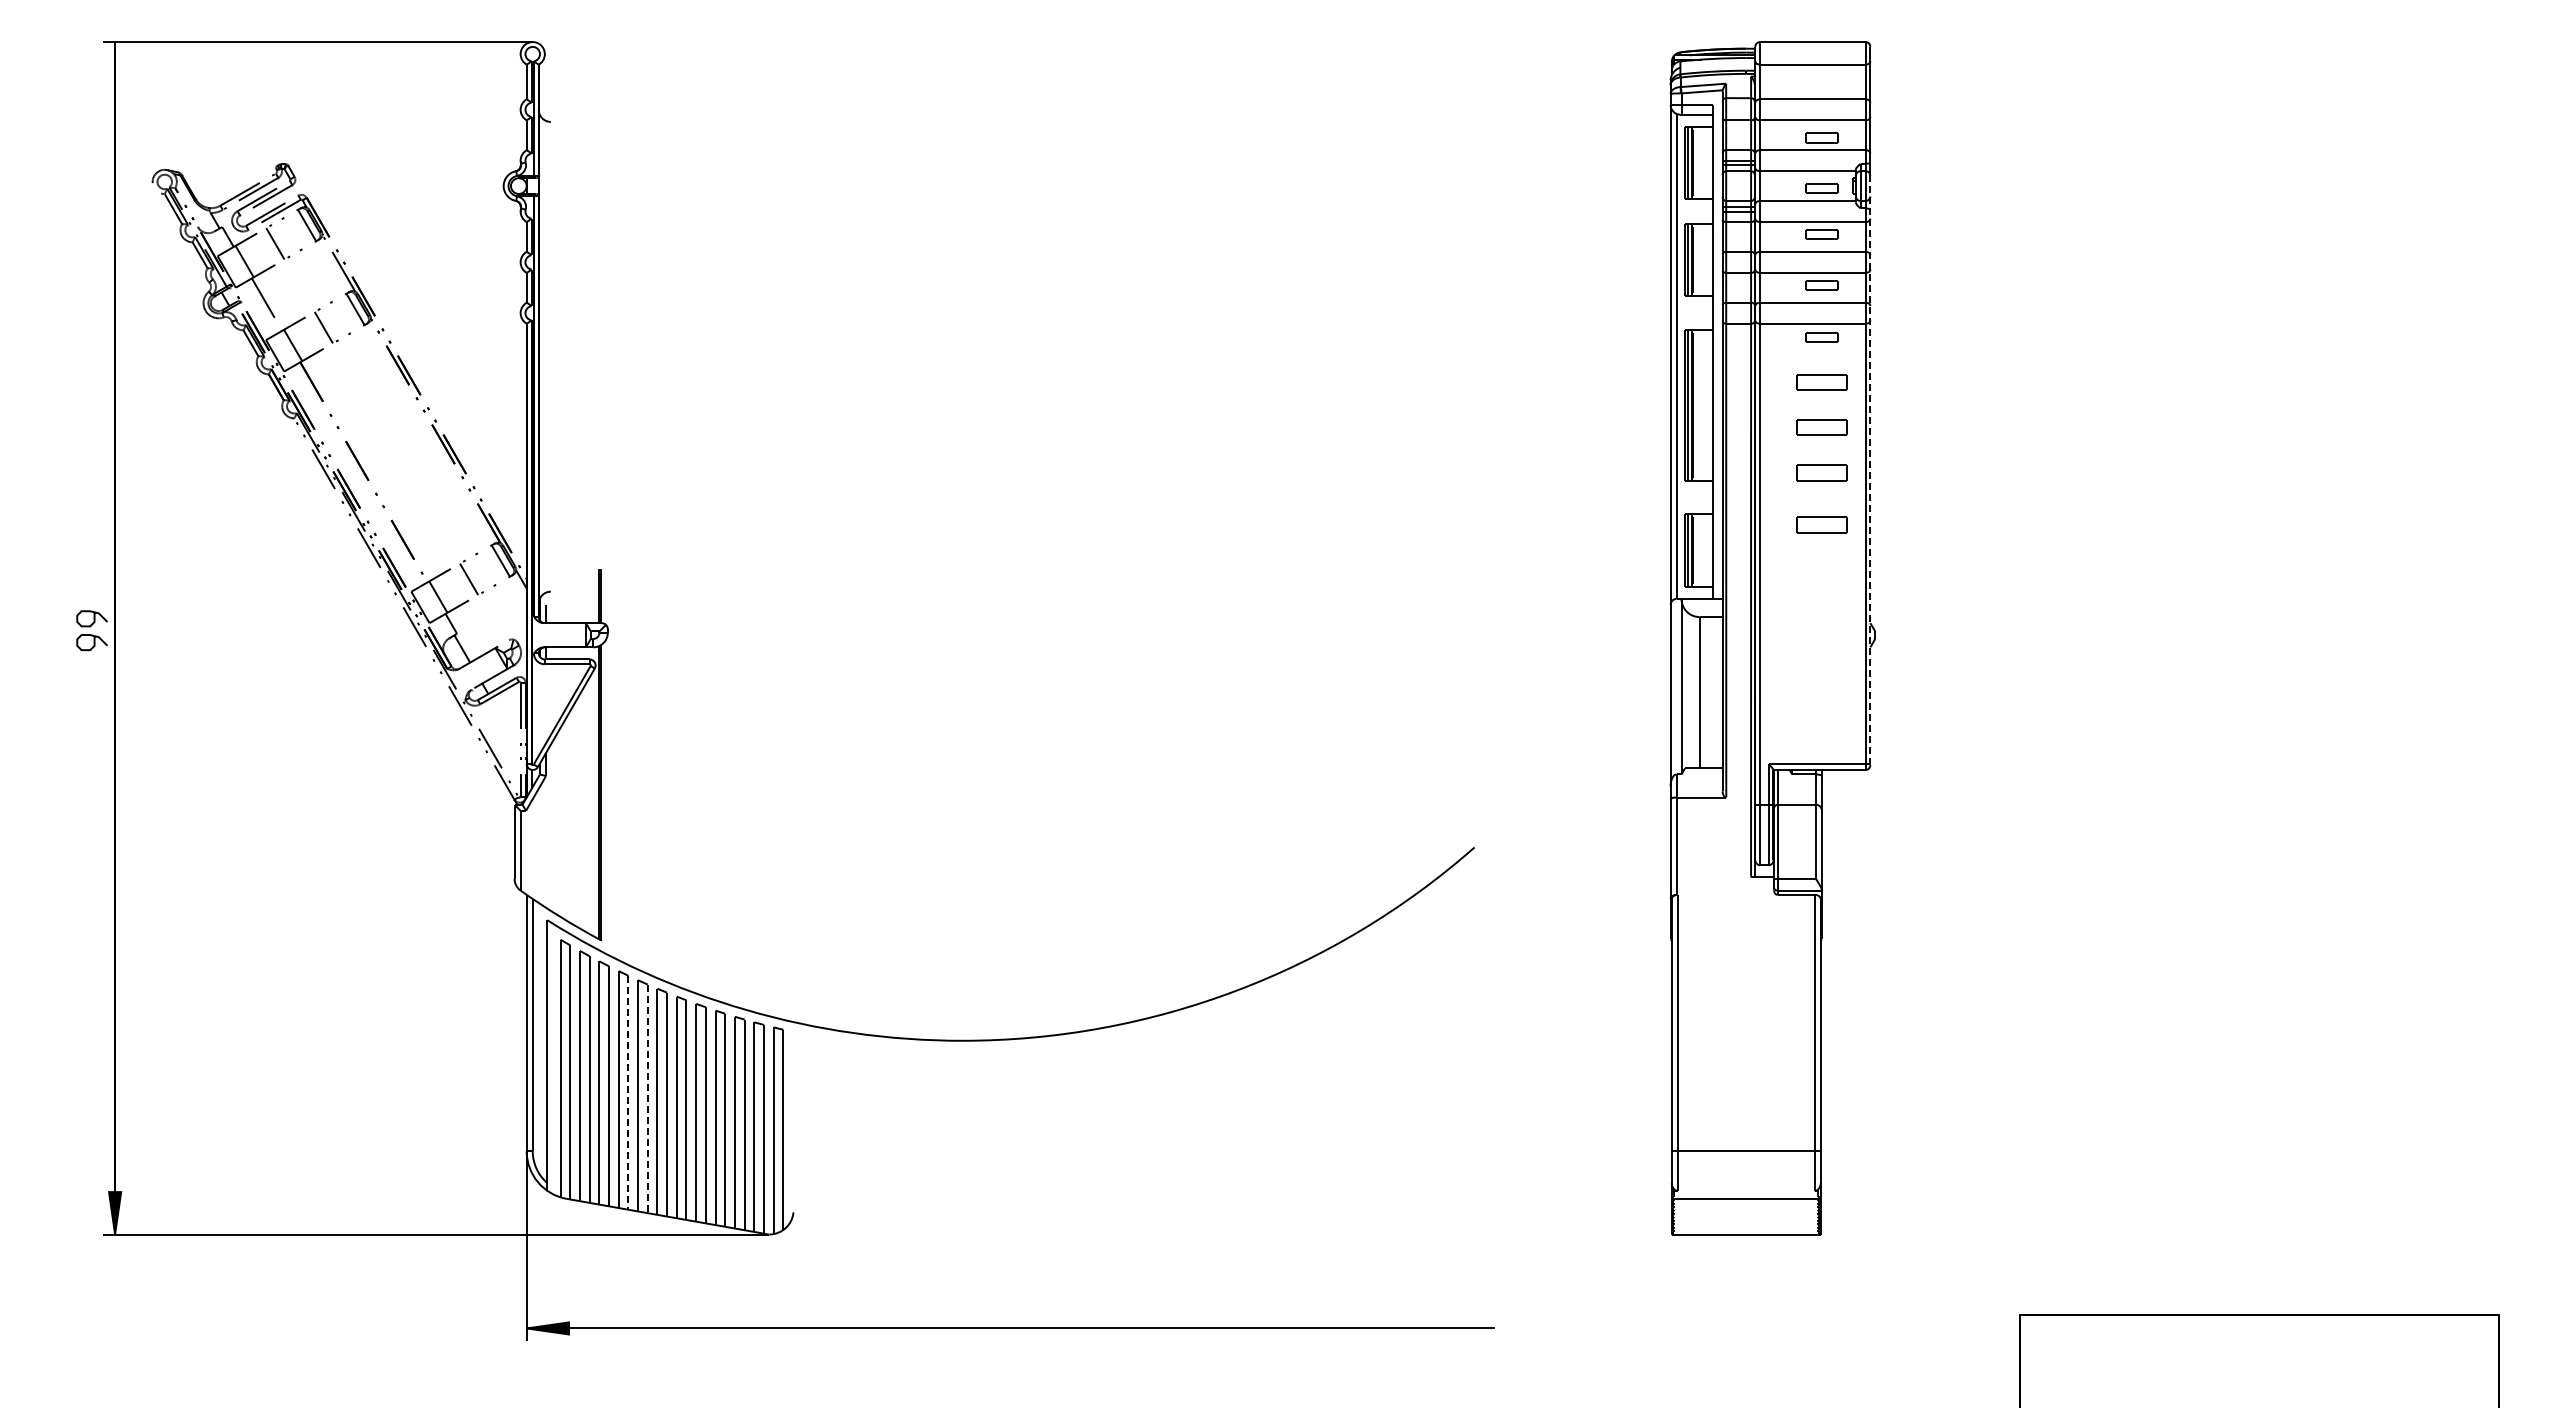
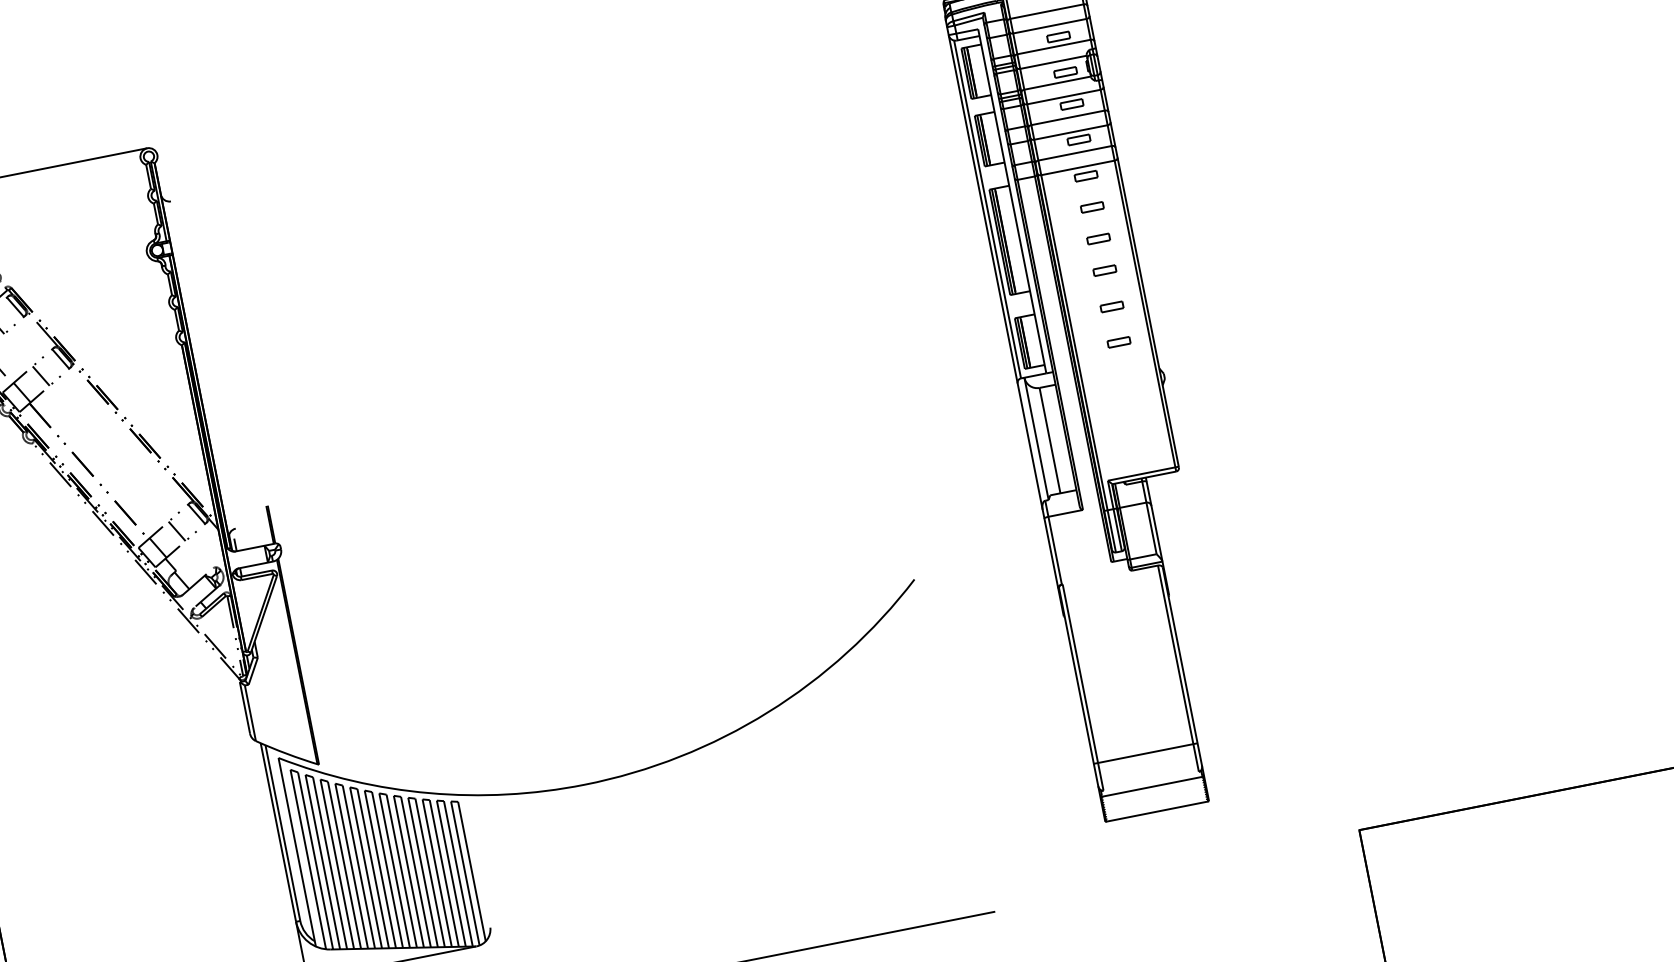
part: (1821, 381) -> (1091, 206), size x0.62
part: (1821, 427) -> (1098, 239), size x0.62
line: (1870, 470) -> (1138, 262), dashed -> solid
part: (1821, 472) -> (1104, 270), size x0.62
part: (1821, 524) -> (1111, 306), size x0.62
part: (1821, 575) -> (1118, 342), added
line: (628, 1092) -> (358, 866), dashed -> solid
line: (647, 1099) -> (373, 869), dashed -> solid

